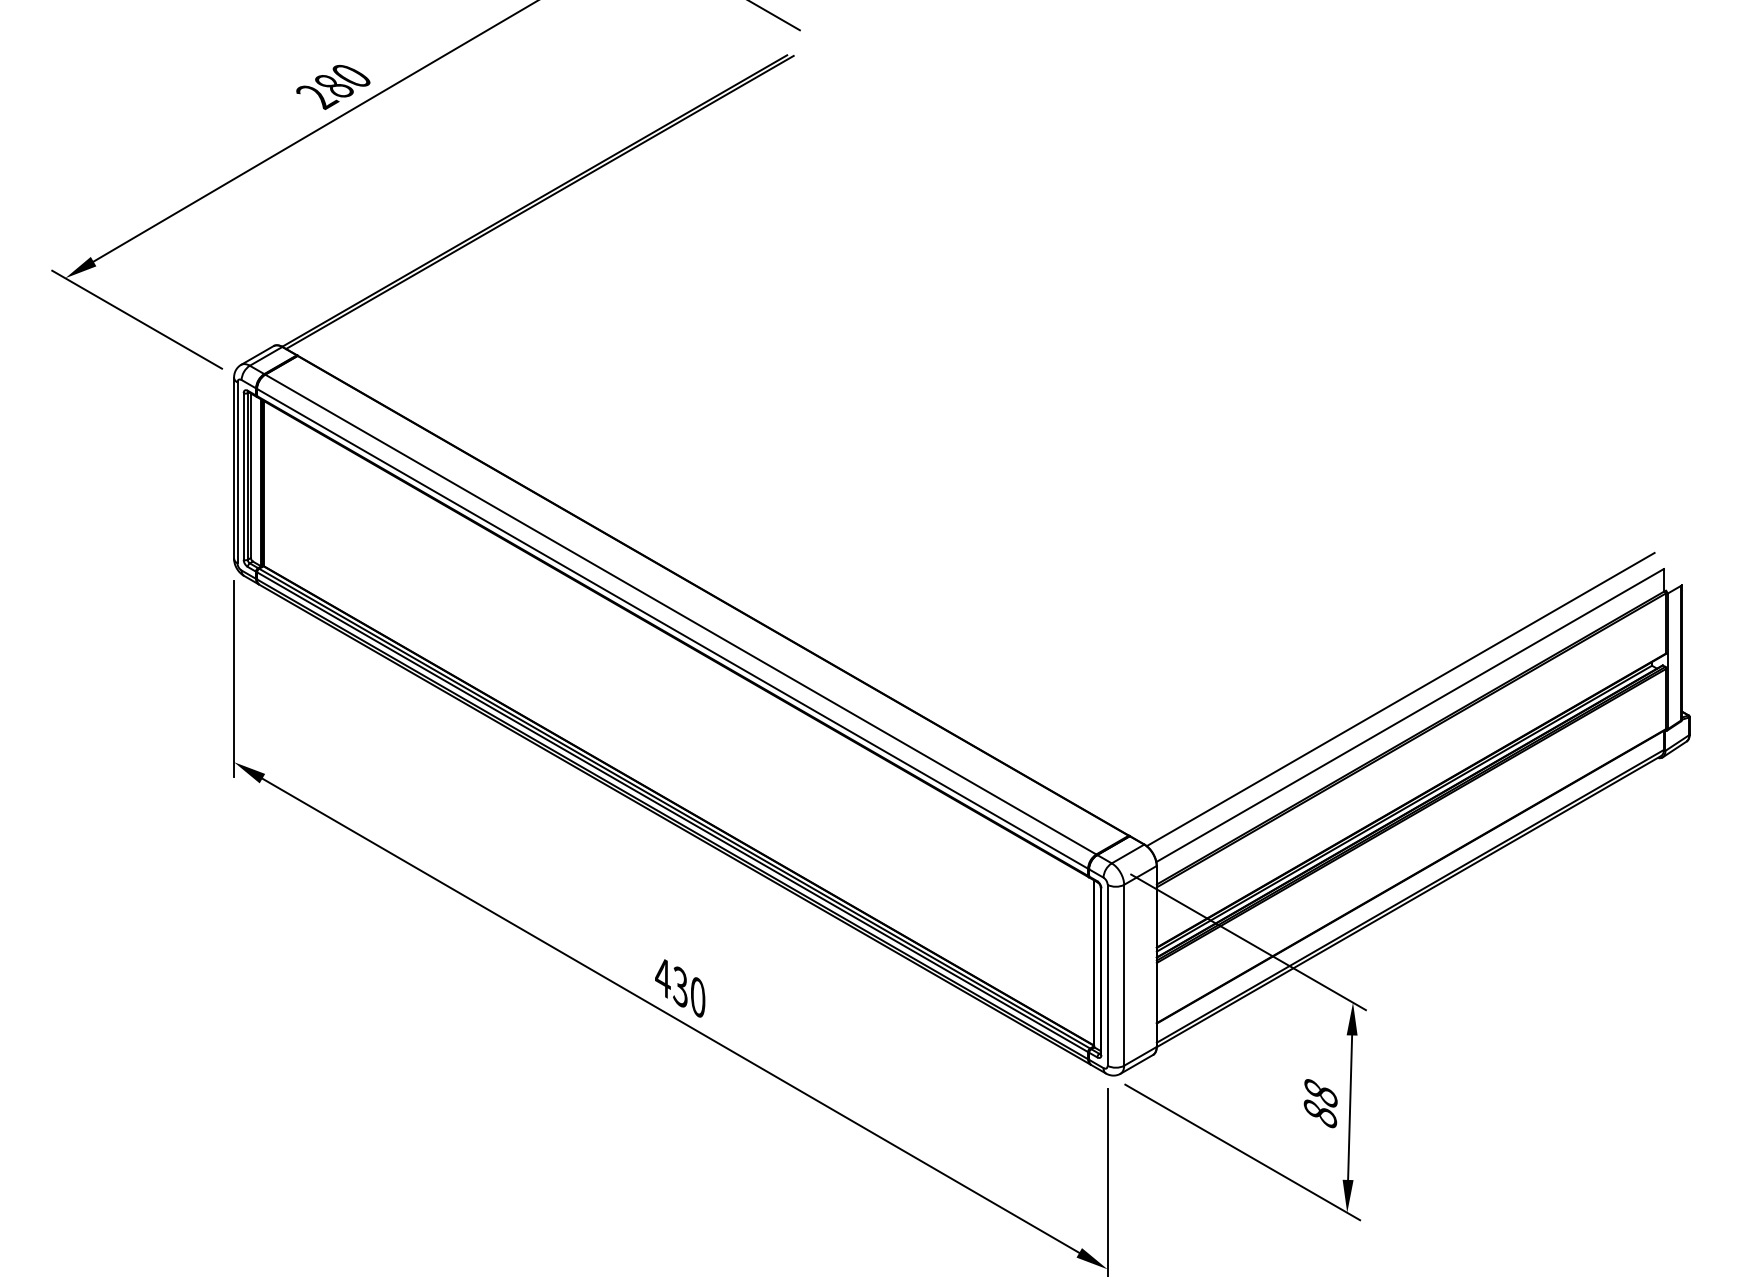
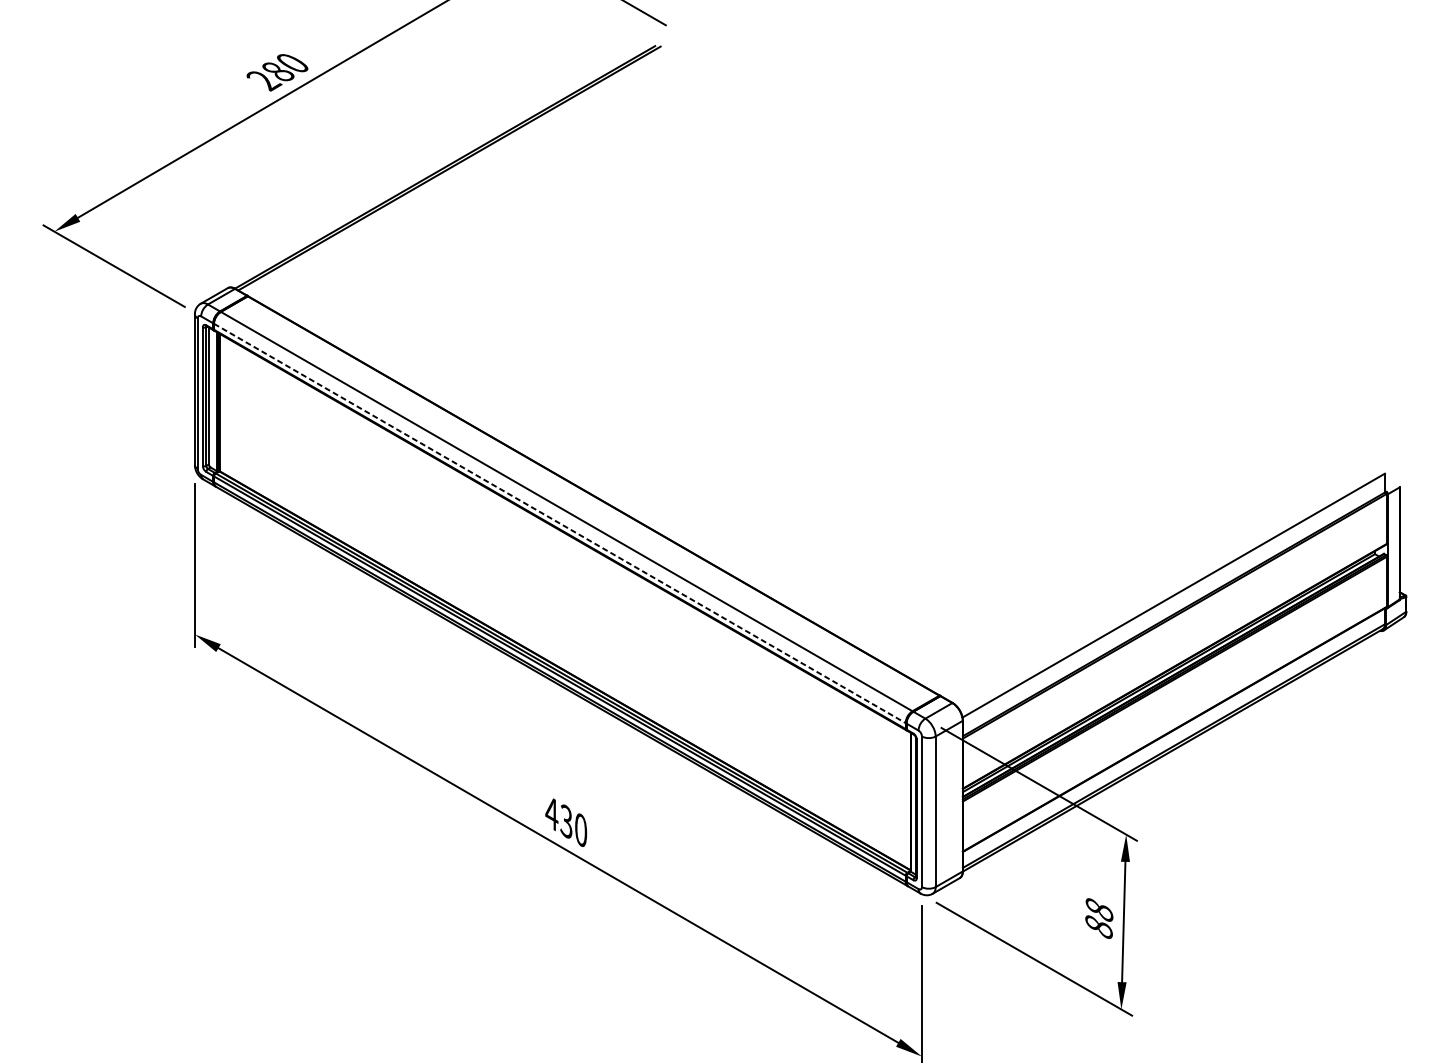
line: (672, 628) -> (559, 523), solid -> dashed
line: (1400, 699) -> (1165, 582), removed

